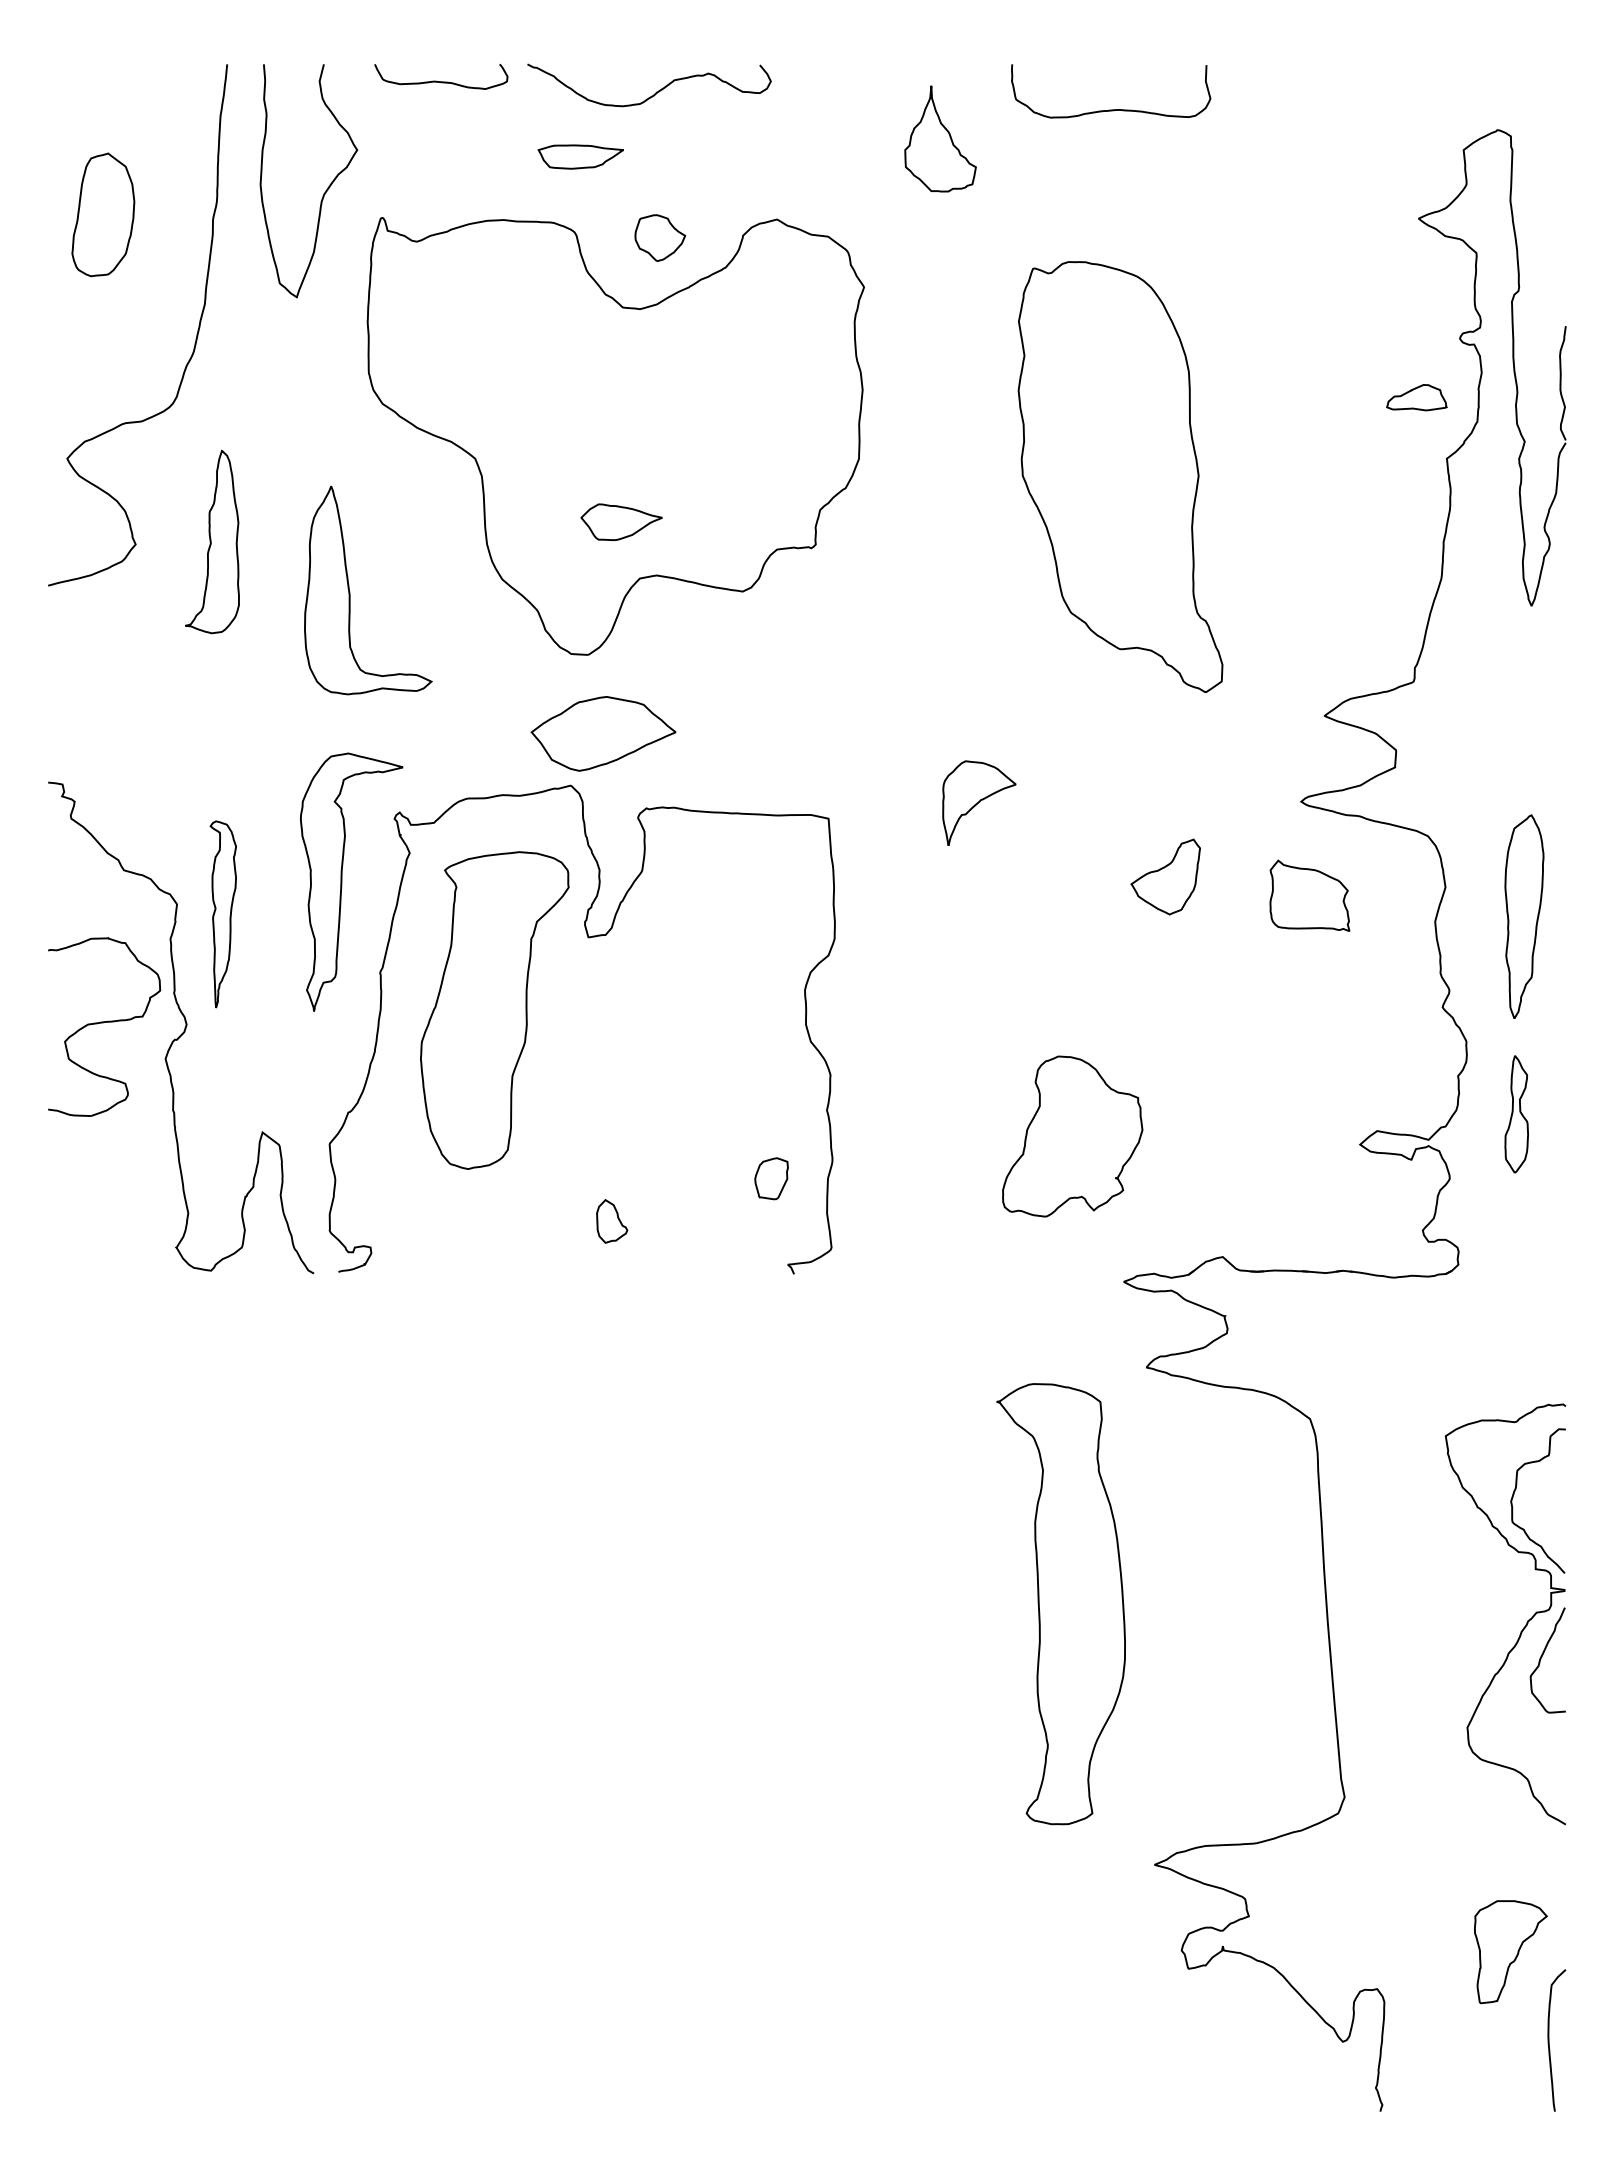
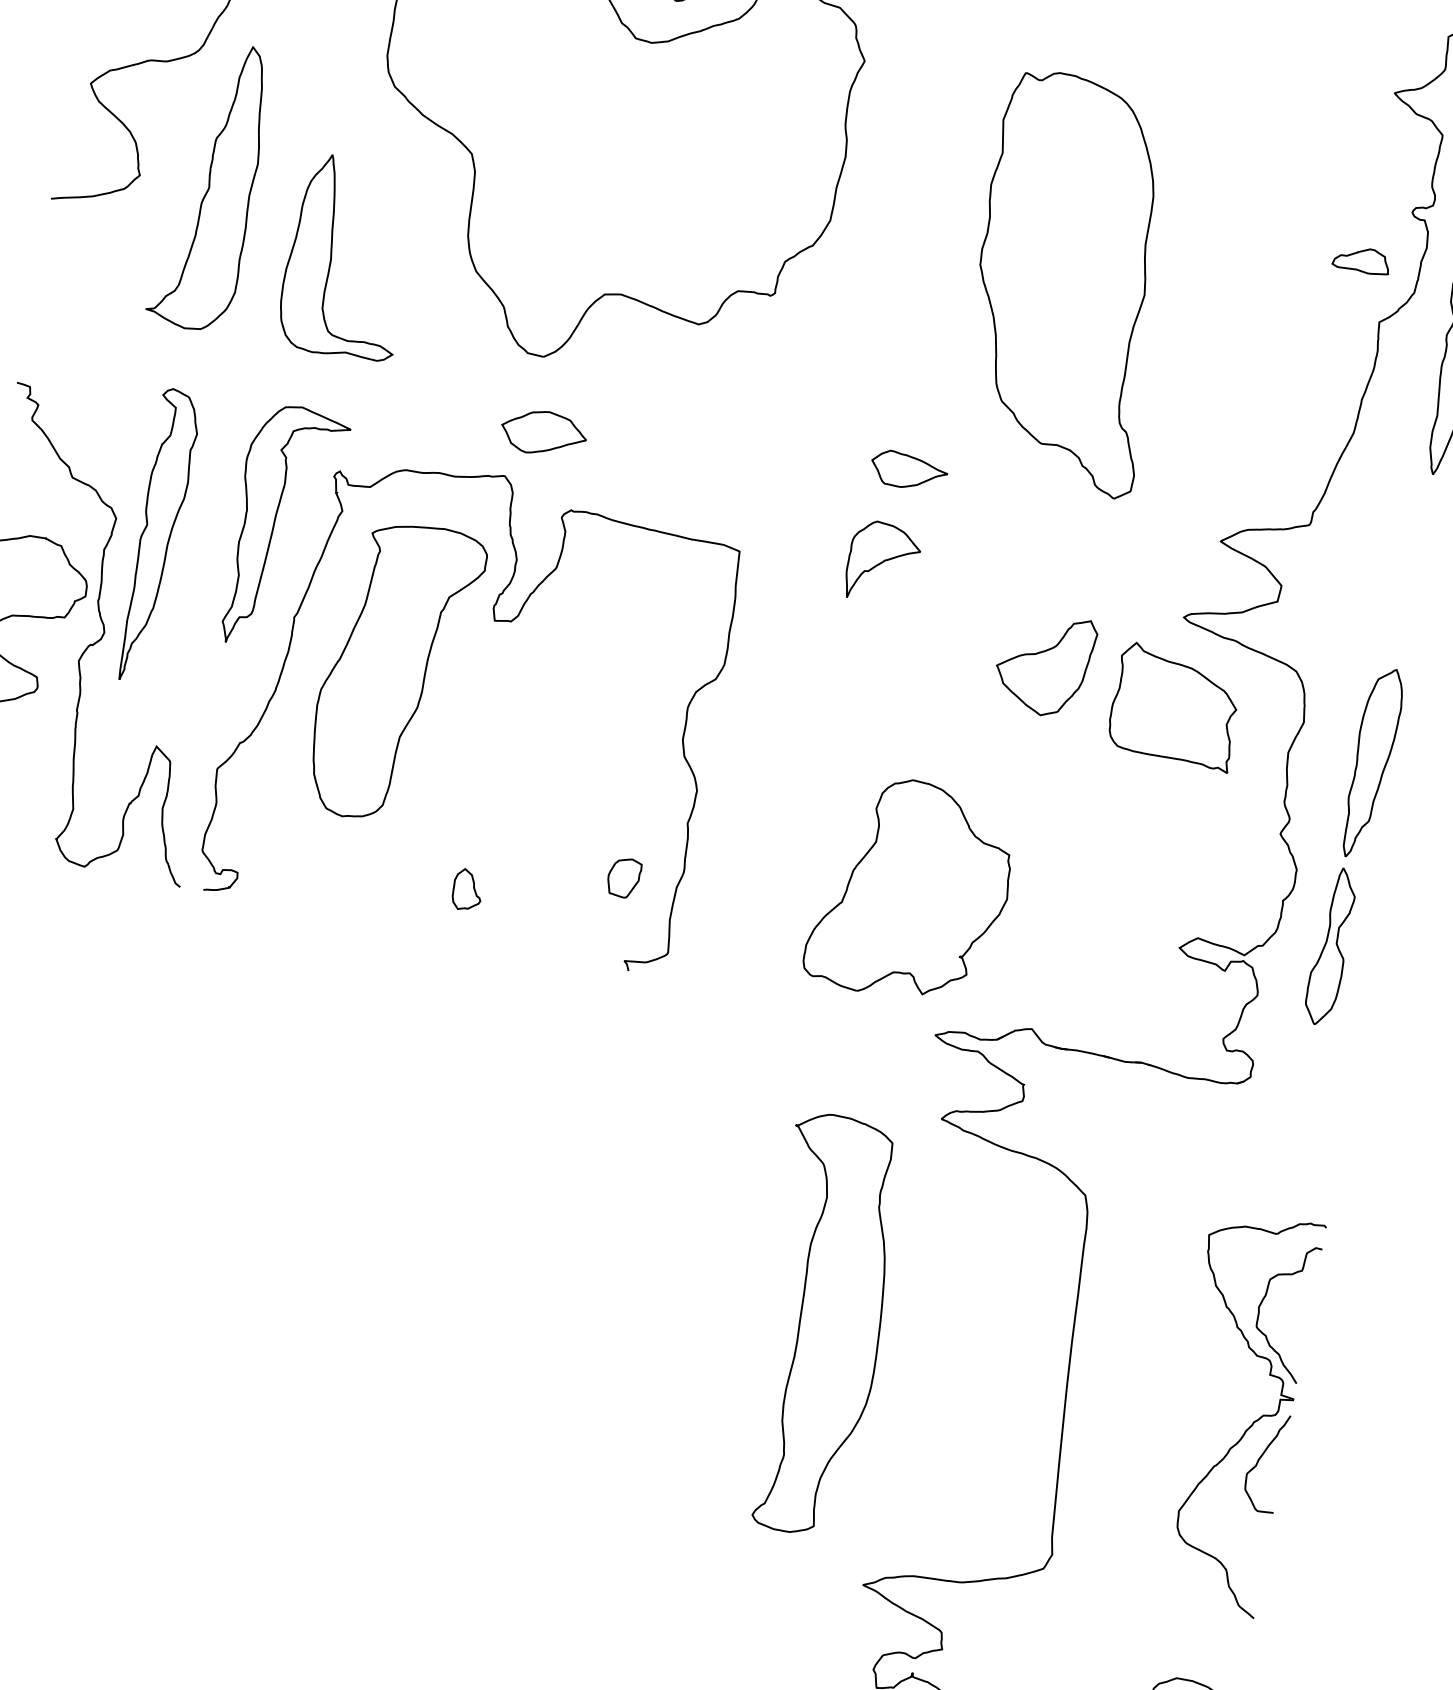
part: (621, 521) -> (909, 470), moved
part: (212, 541) -> (212, 185), size x1.67
part: (603, 734) -> (543, 433), size x0.62
part: (1165, 876) -> (1044, 663), size x1.43
part: (1309, 895) -> (1175, 706), size x1.67
part: (223, 914) -> (157, 536), size x1.67
part: (1516, 1114) -> (1330, 946), size x1.43
part: (1072, 1136) -> (912, 890), size x1.43

